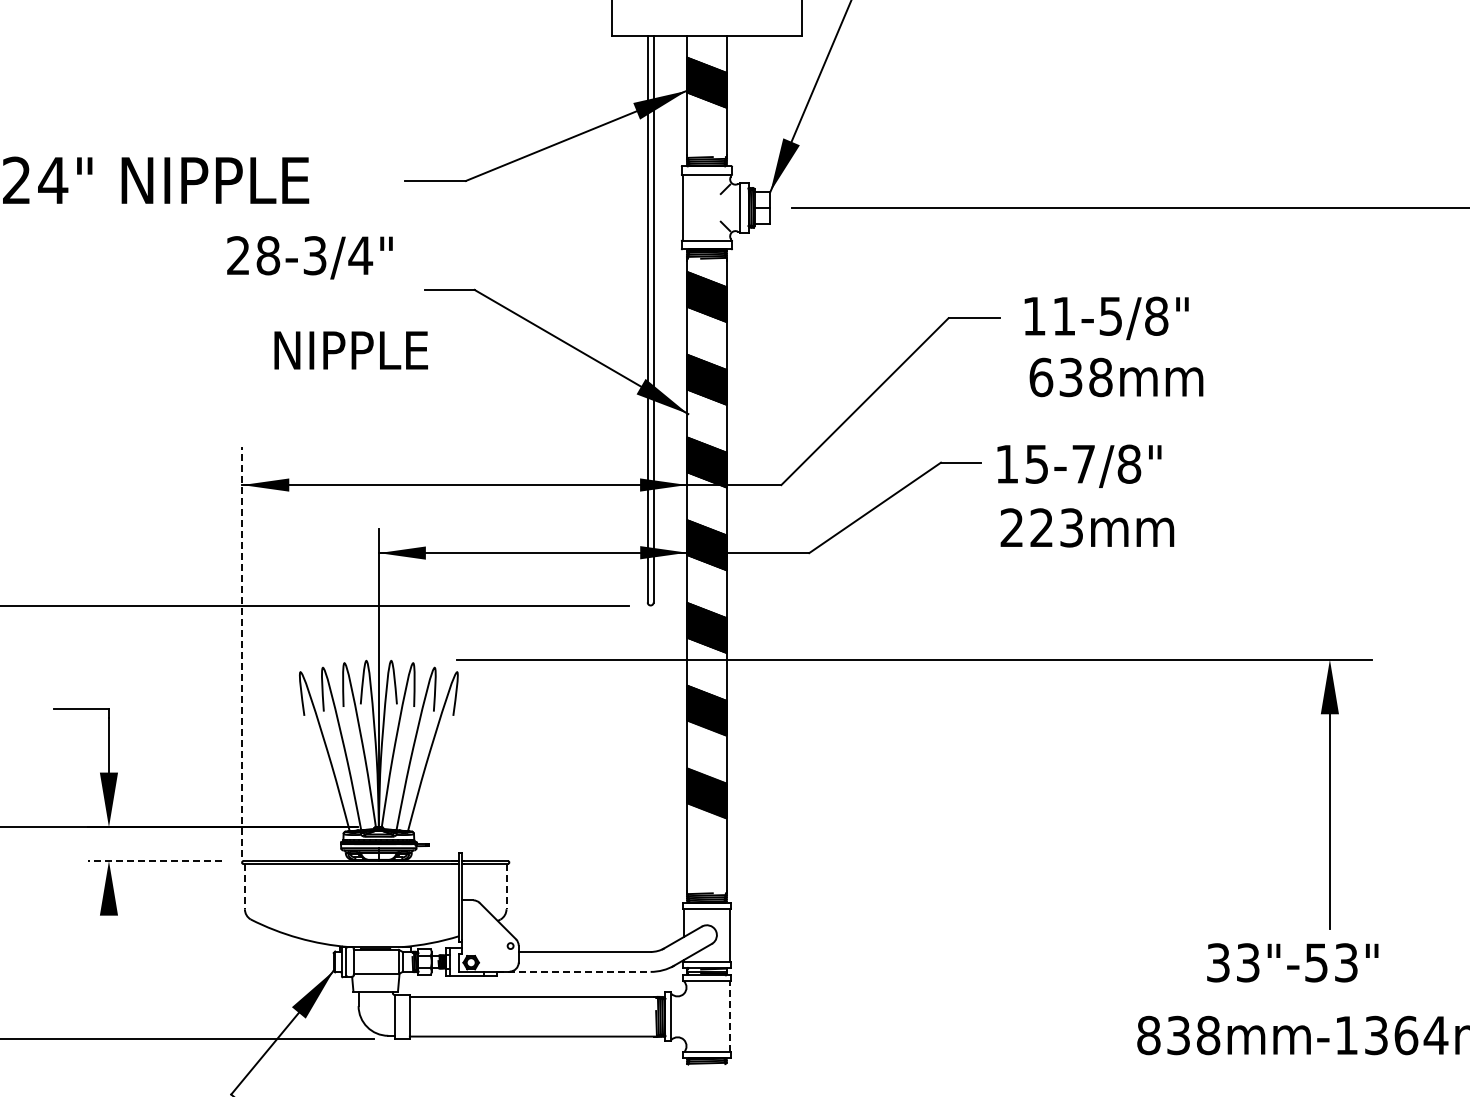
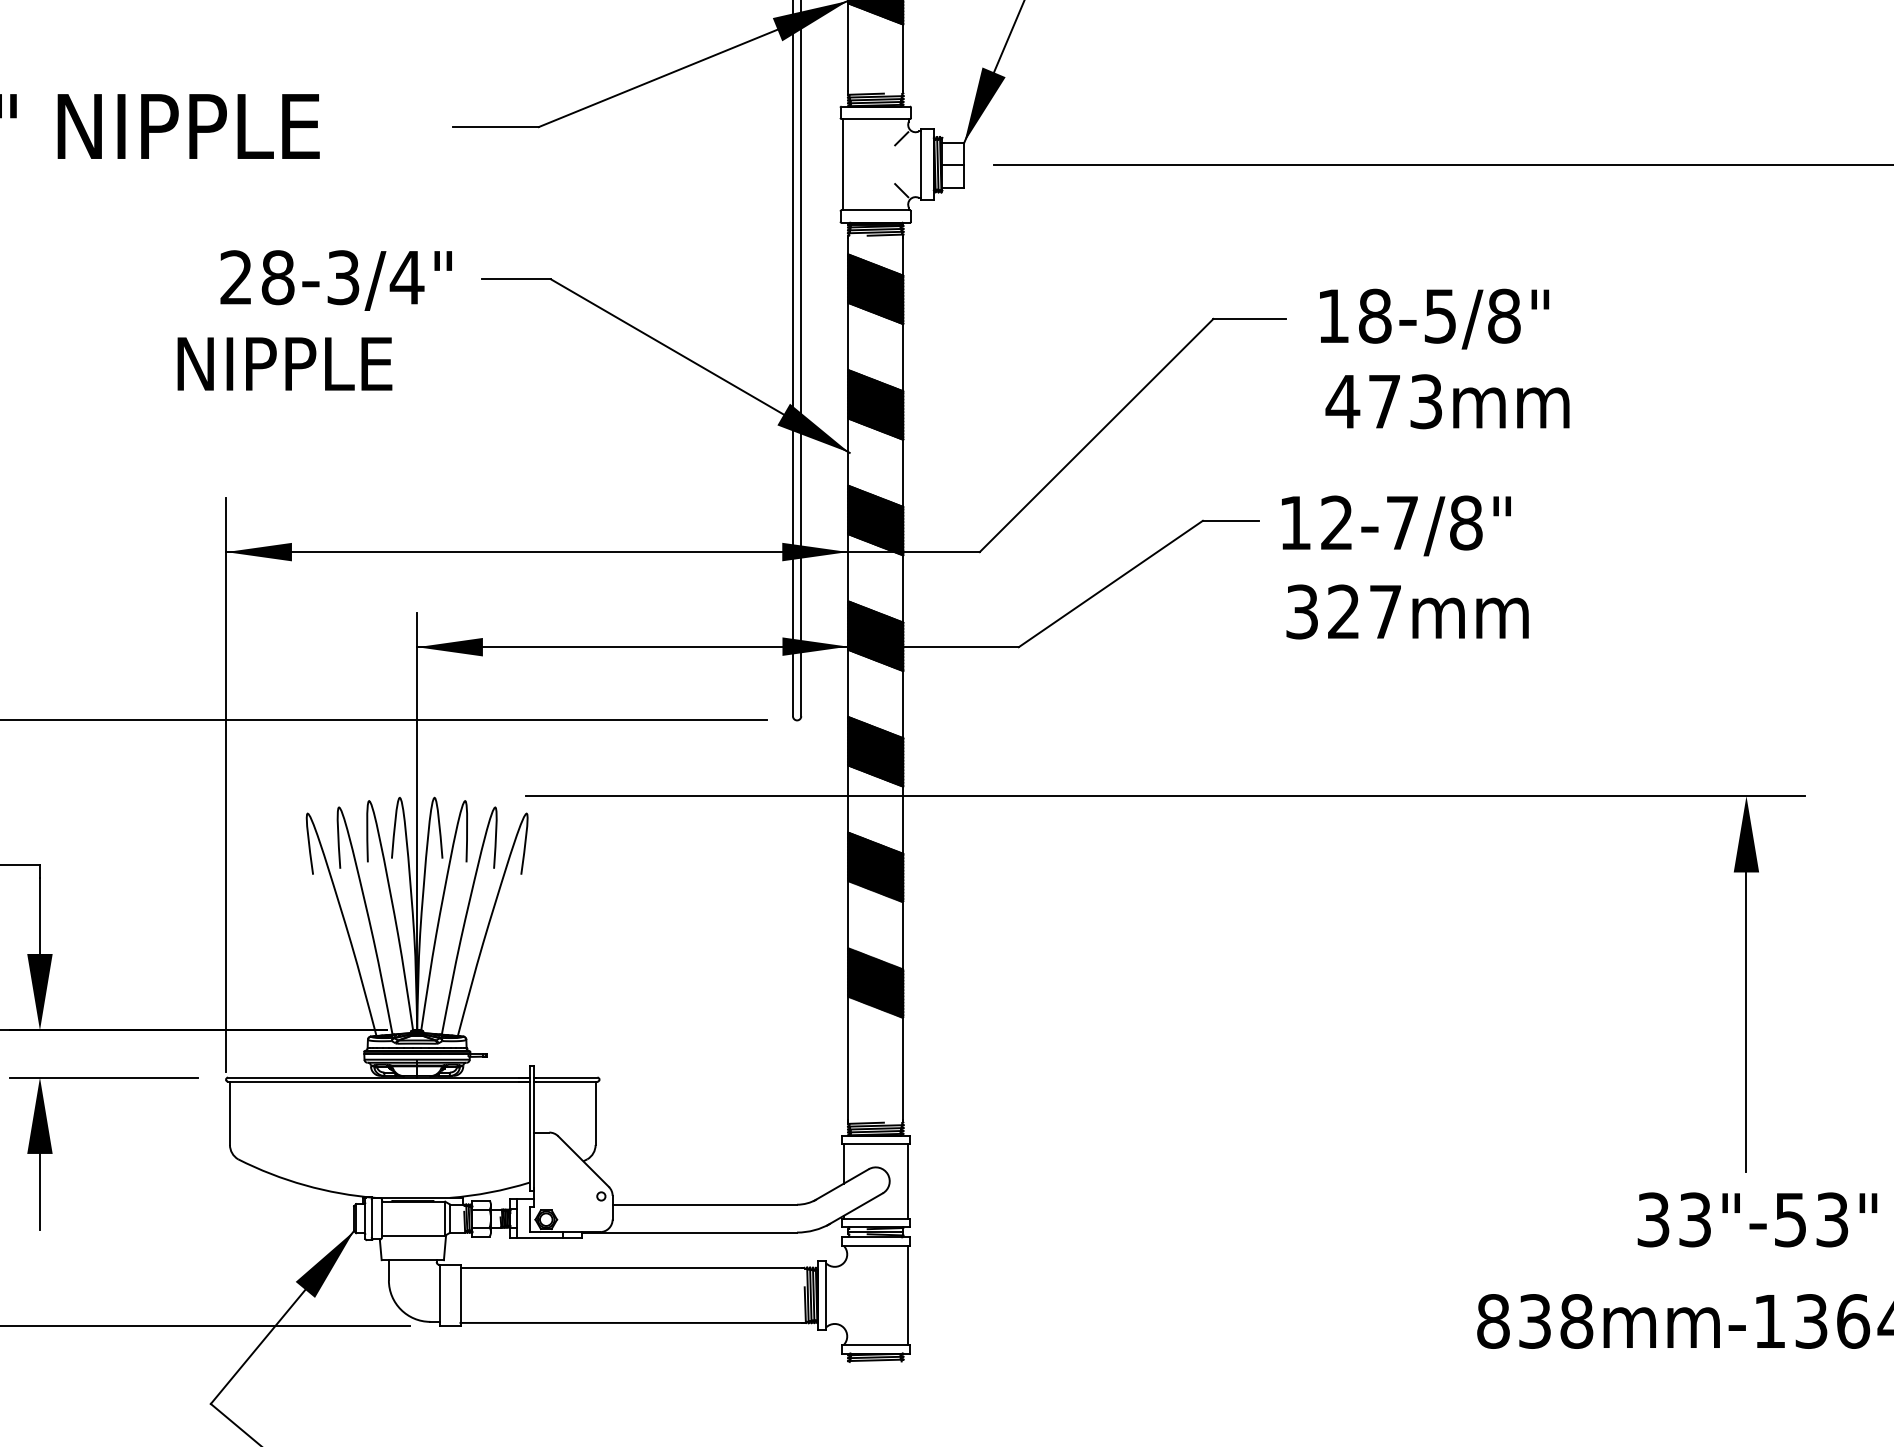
text: (309, 257) -> (335, 280), moved
text: (1063, 315) -> (1374, 315), 11-5/8" -> 18-5/8"
text: (350, 350) -> (283, 364), moved
text: (1070, 377) -> (1383, 401), 638mm -> 473mm
text: (1036, 463) -> (1336, 521), 15-7/8" -> 12-7/8"
text: (1041, 527) -> (1343, 611), 223mm -> 327mm
line: (242, 651) -> (226, 784), dashed -> solid
line: (154, 861) -> (103, 1078), dashed -> solid
line: (244, 886) -> (229, 1113), dashed -> solid
line: (506, 886) -> (595, 1113), dashed -> solid
line: (108, 942) -> (39, 1191), added
text: (1292, 962) -> (1757, 1219), moved
line: (573, 971) -> (689, 1231), dashed -> solid
line: (730, 1016) -> (908, 1294), dashed -> solid

